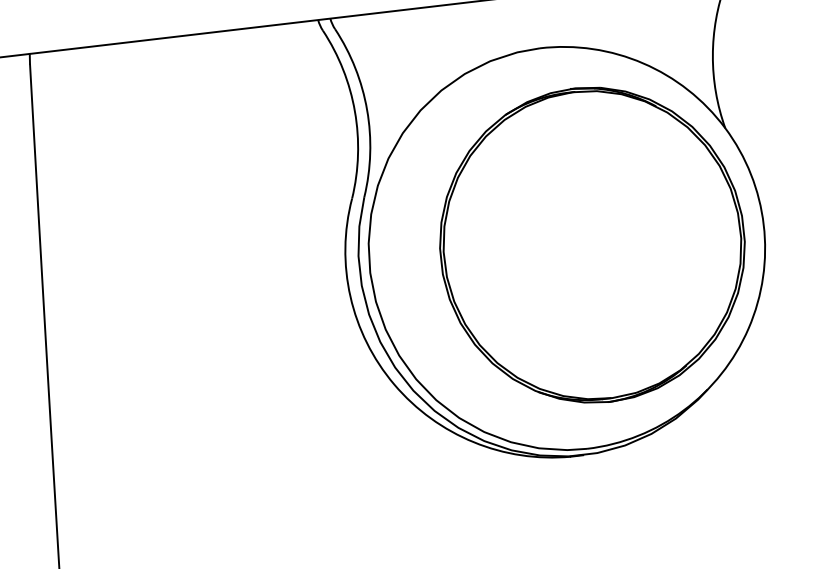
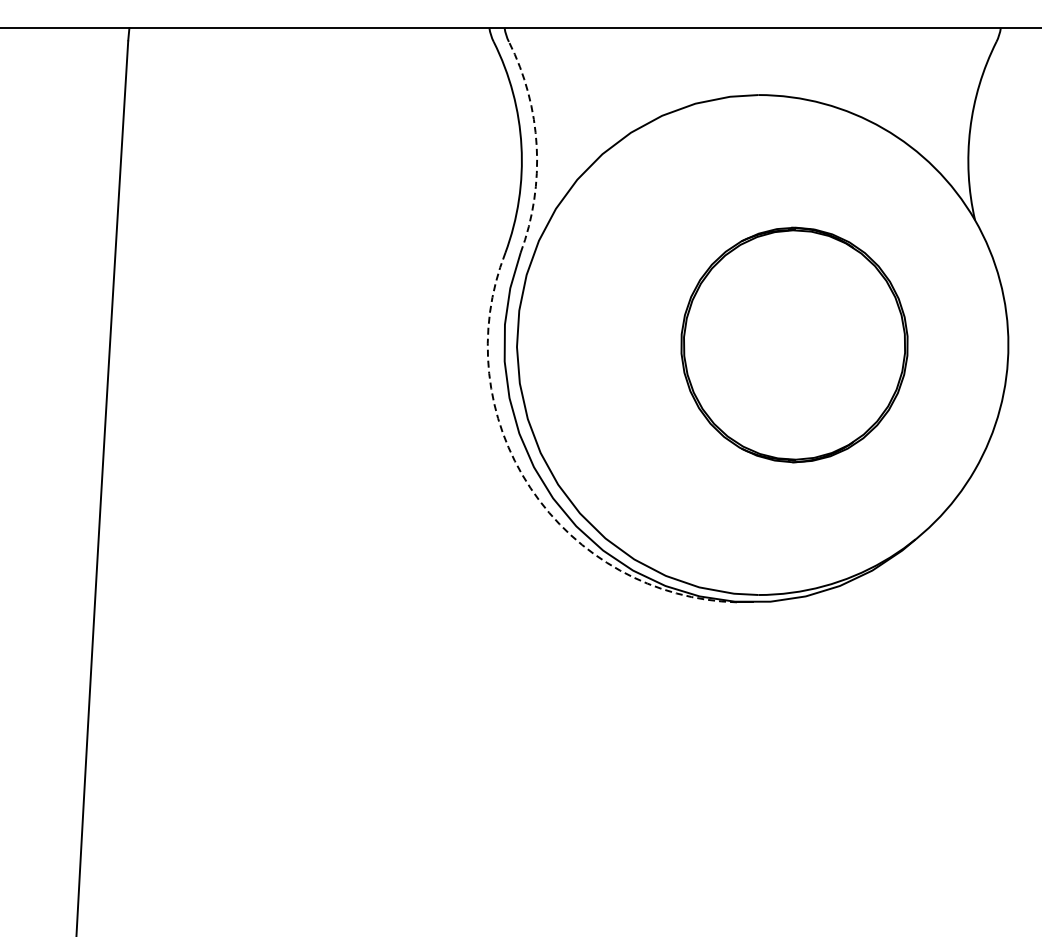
arc: (367, 110) -> (536, 146), solid -> dashed
part: (592, 244) -> (794, 344), size x0.6
arc: (394, 384) -> (530, 488), solid -> dashed

